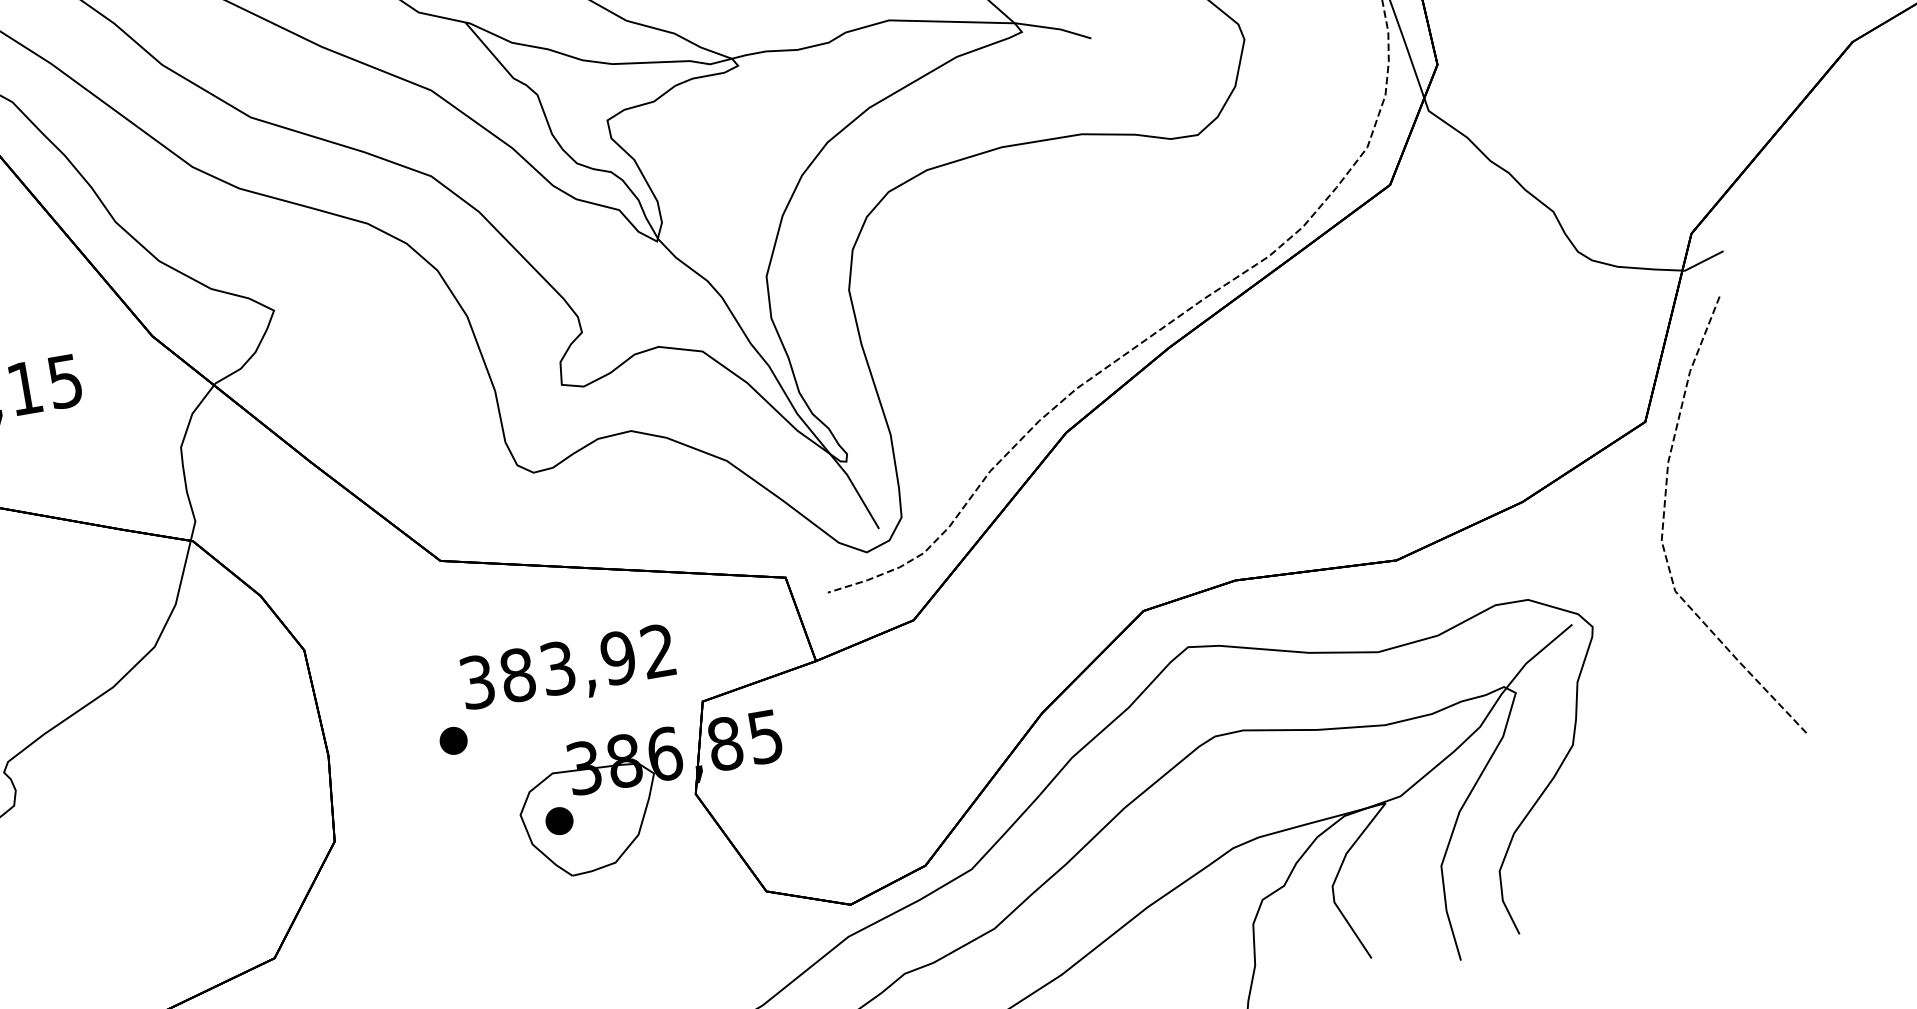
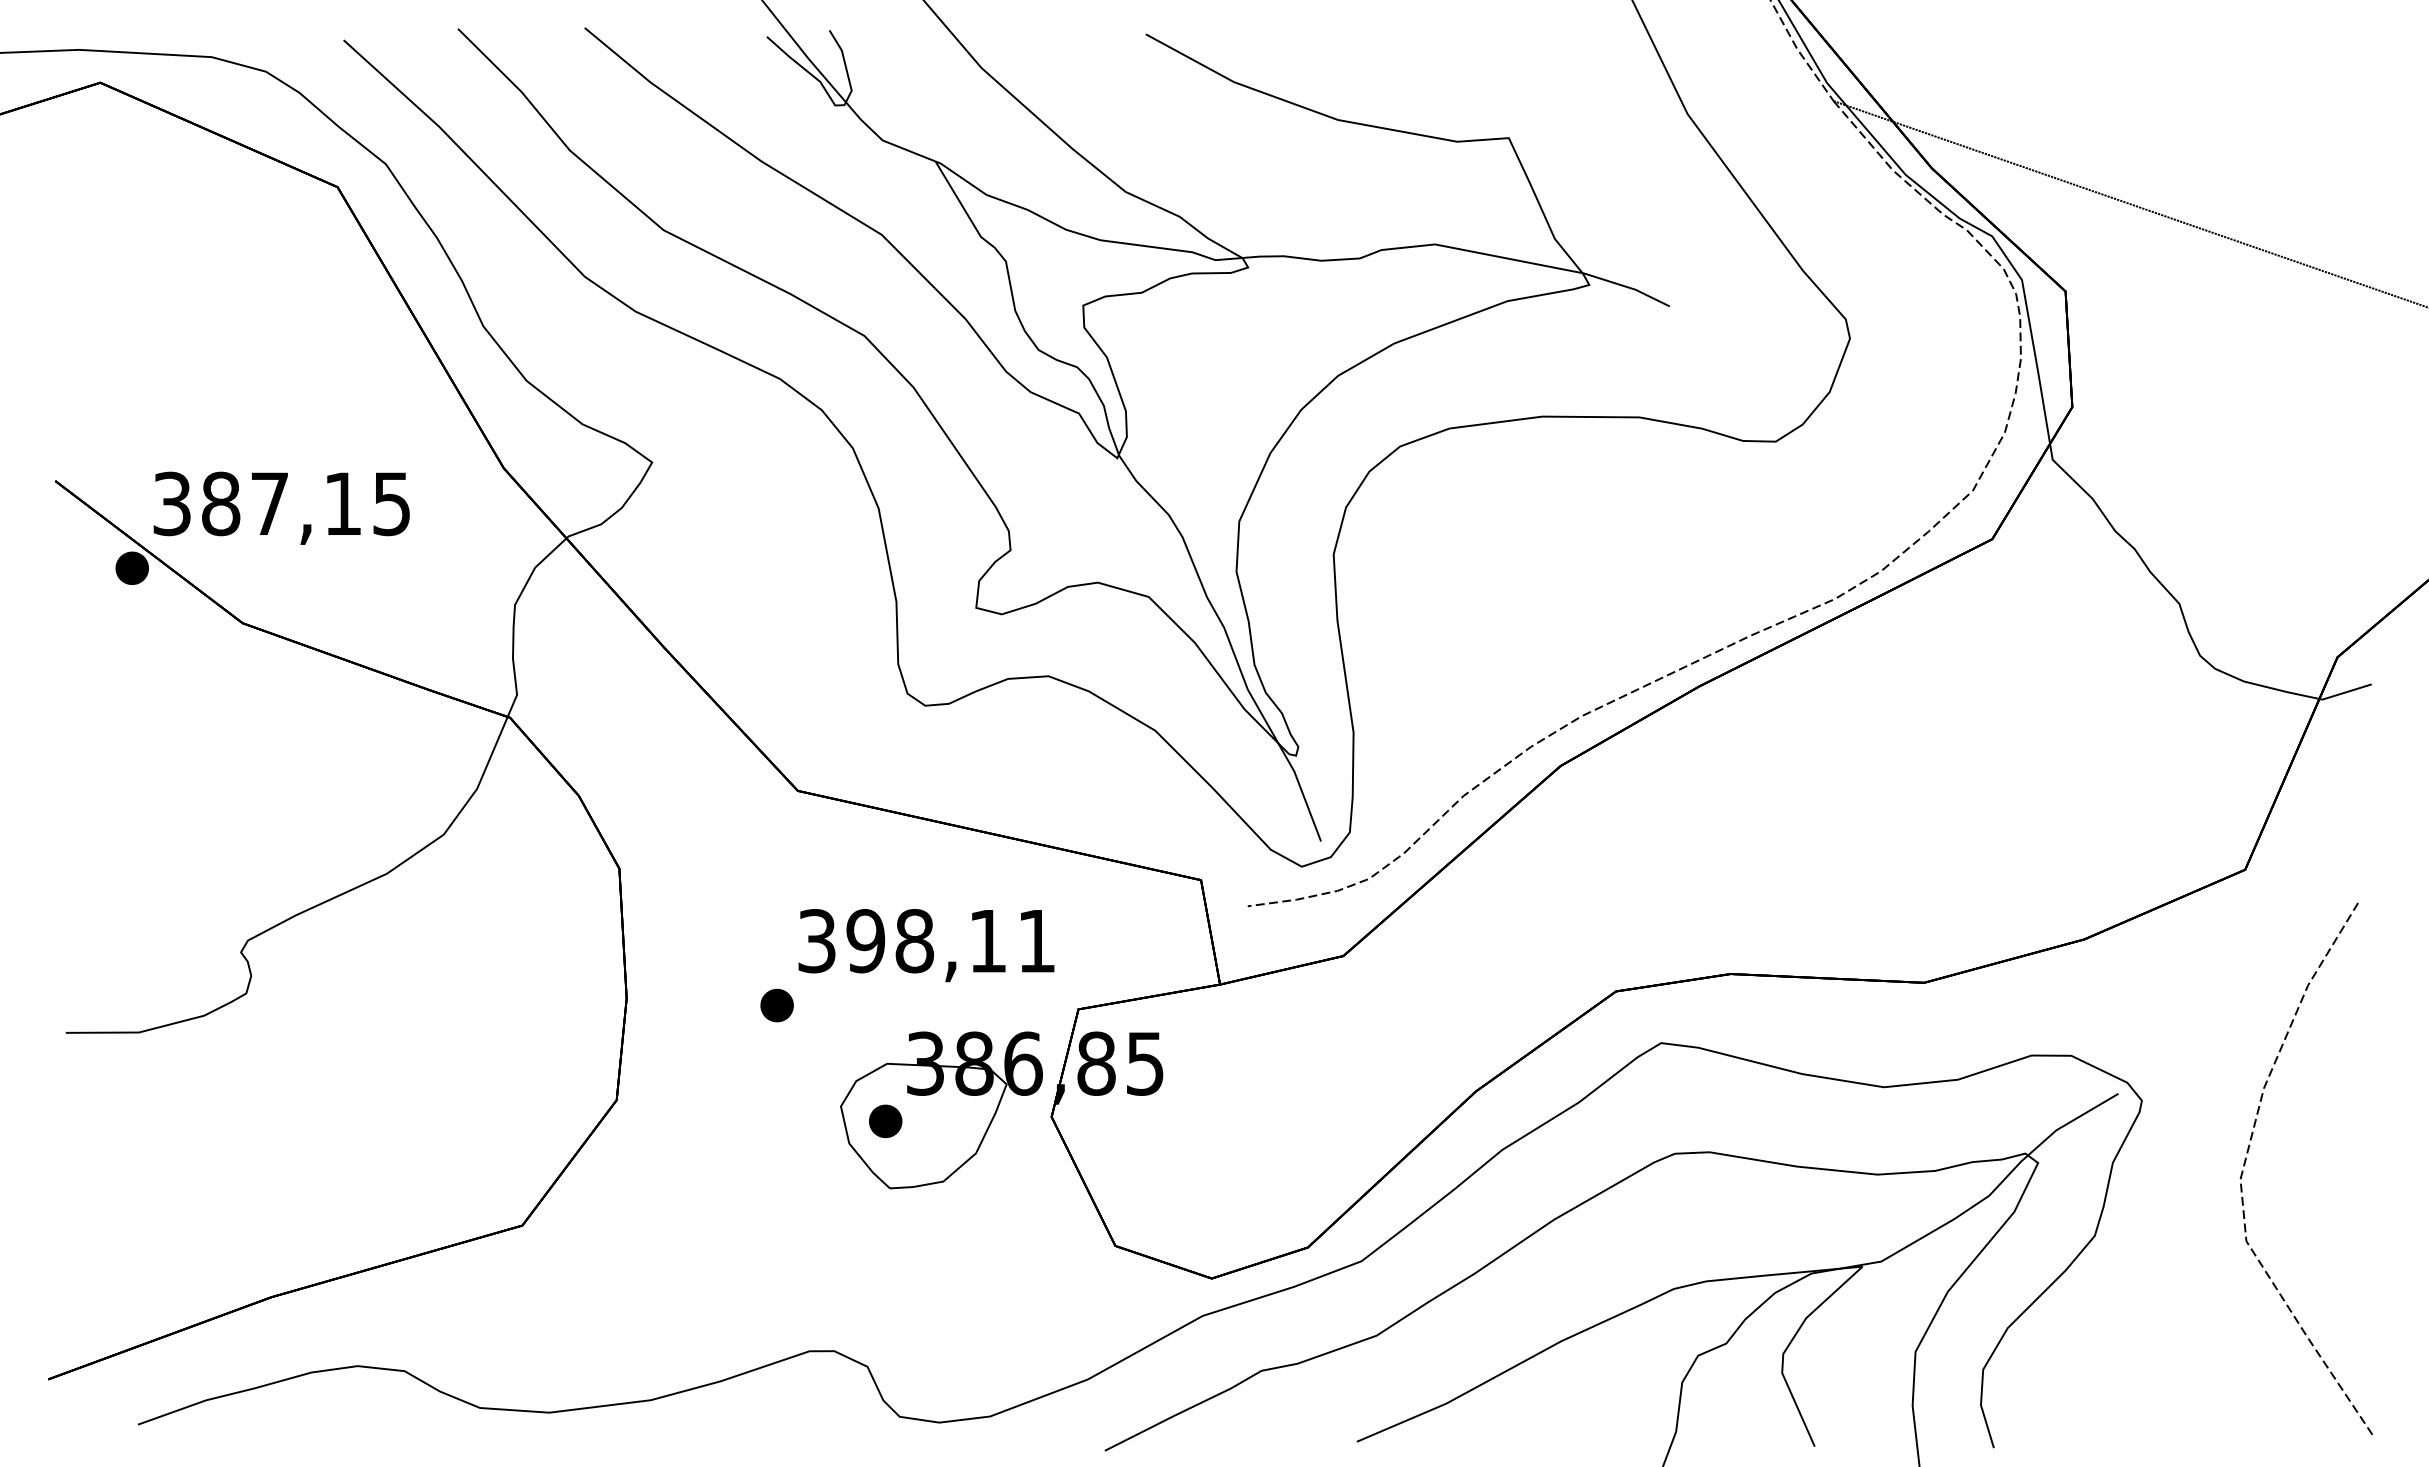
curve: (1664, 518) -> (2248, 1153), moved
text: (587, 663) -> (950, 941), 383,92 -> 398,11

